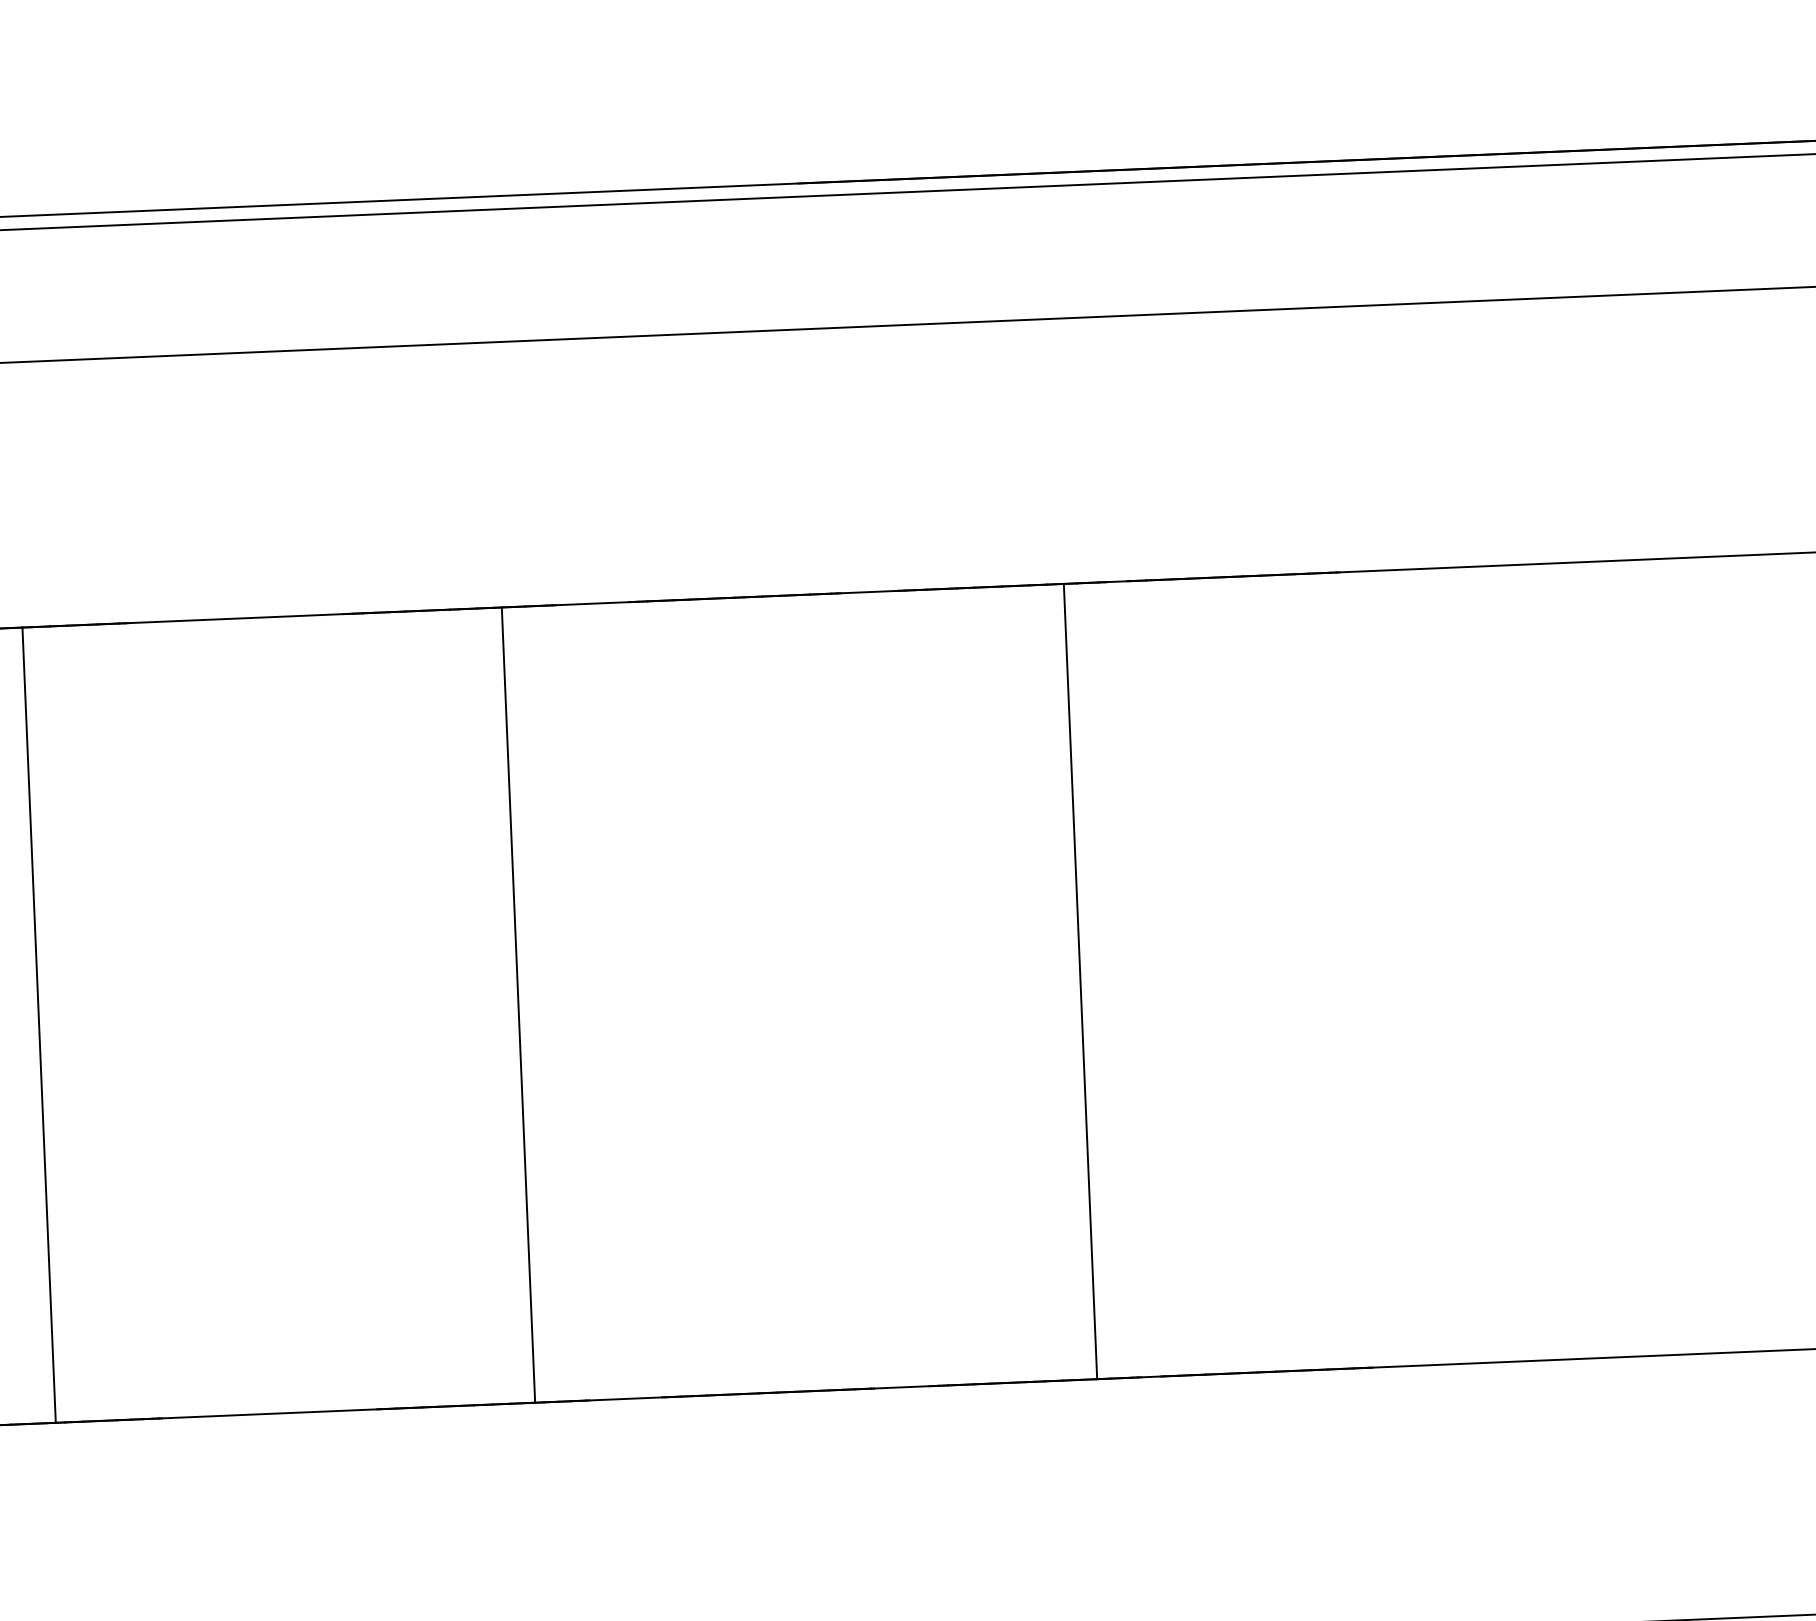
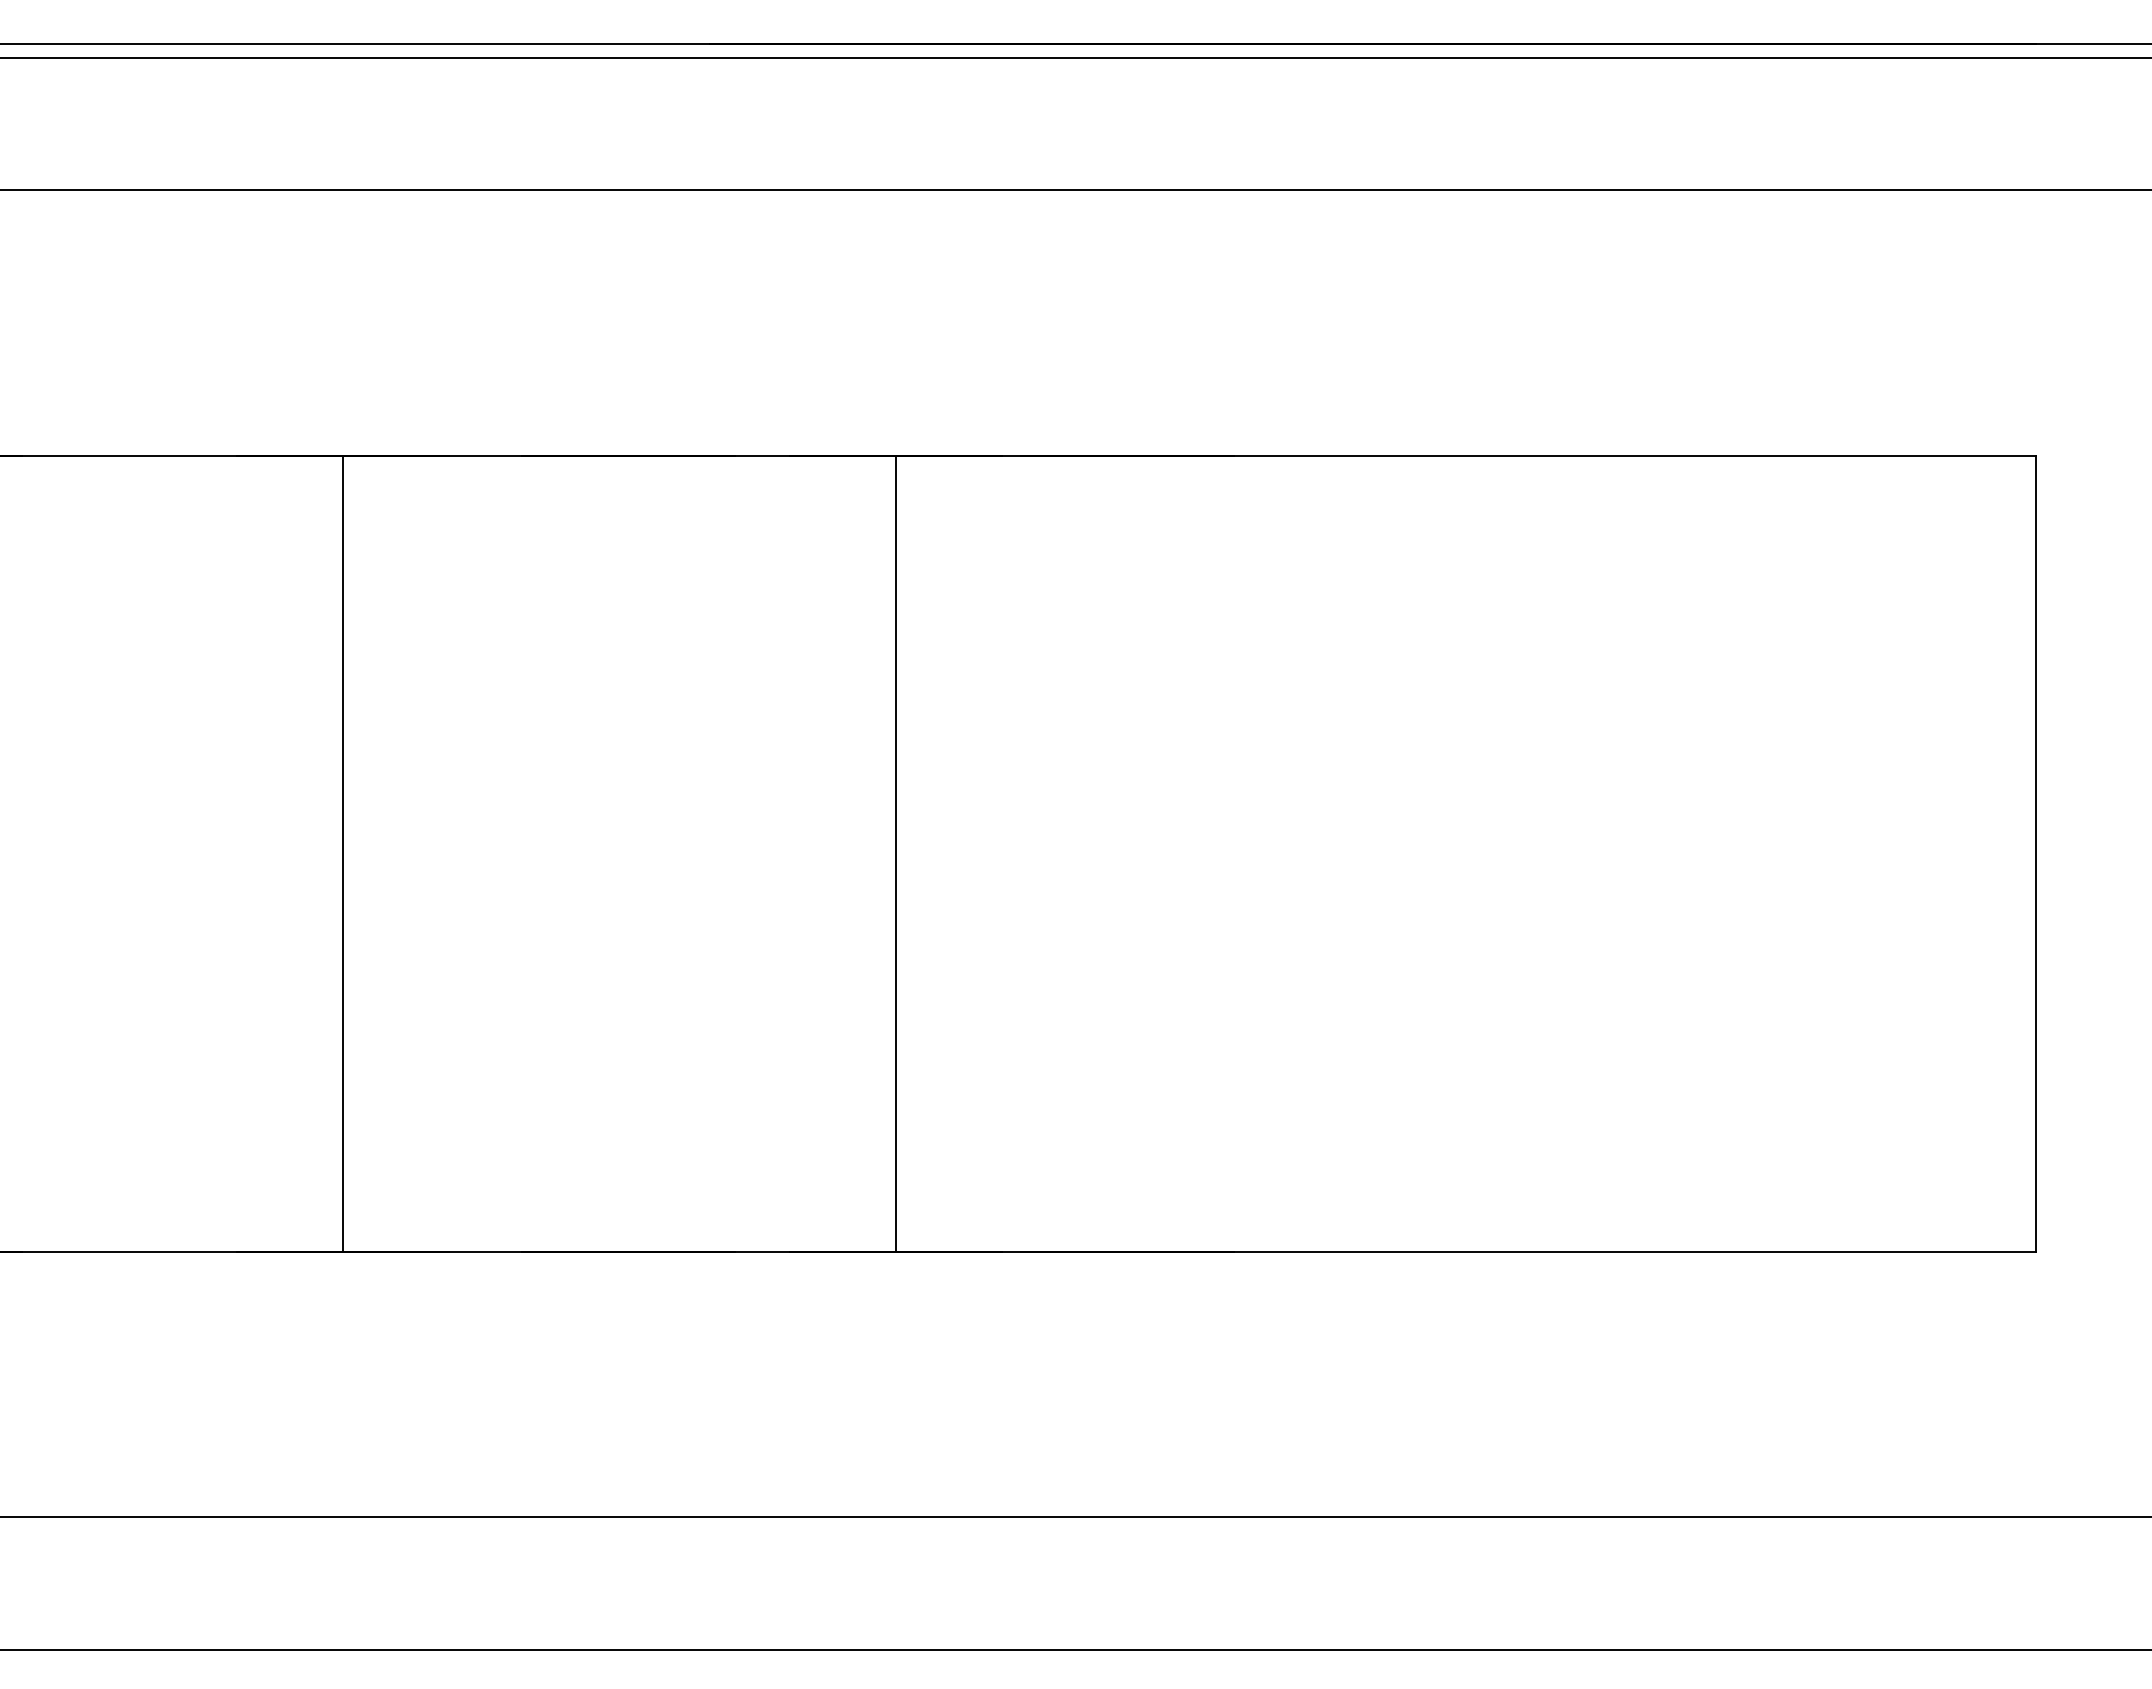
line: (1080, 981) -> (895, 853), moved
line: (518, 1005) -> (343, 853), moved

